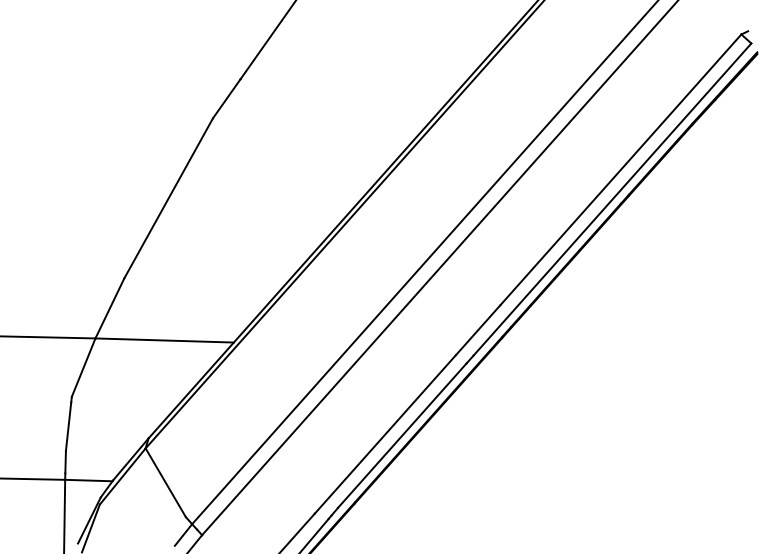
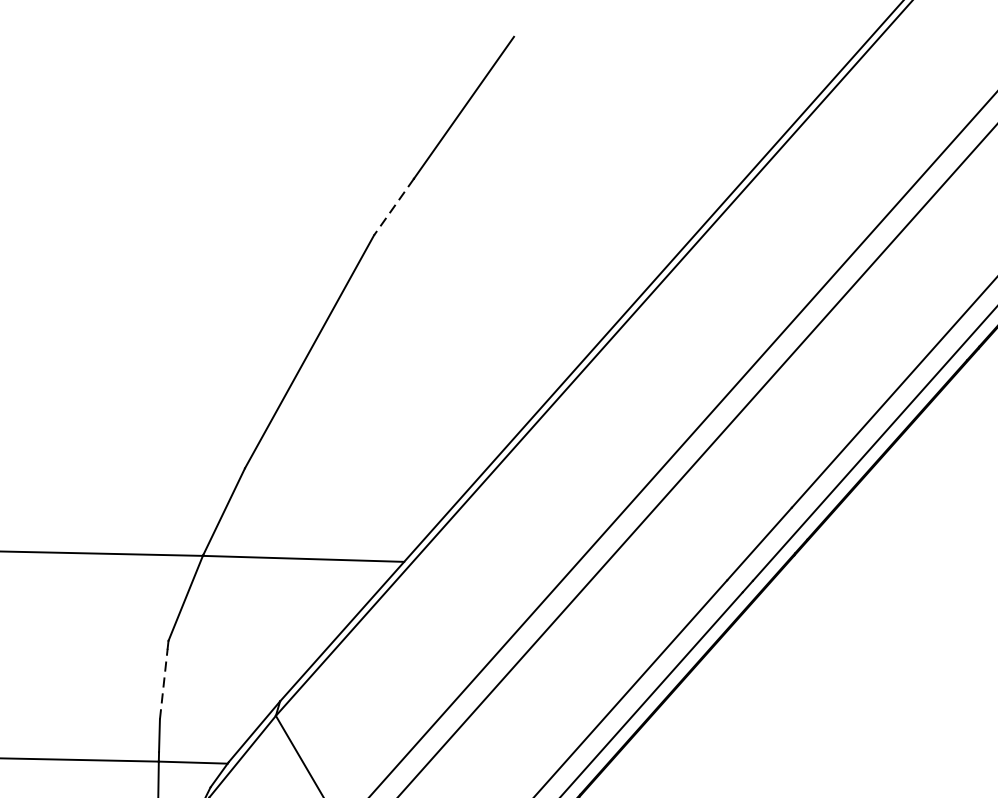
line: (226, 98) -> (393, 206), solid -> dashed
line: (68, 426) -> (163, 683), solid -> dashed

